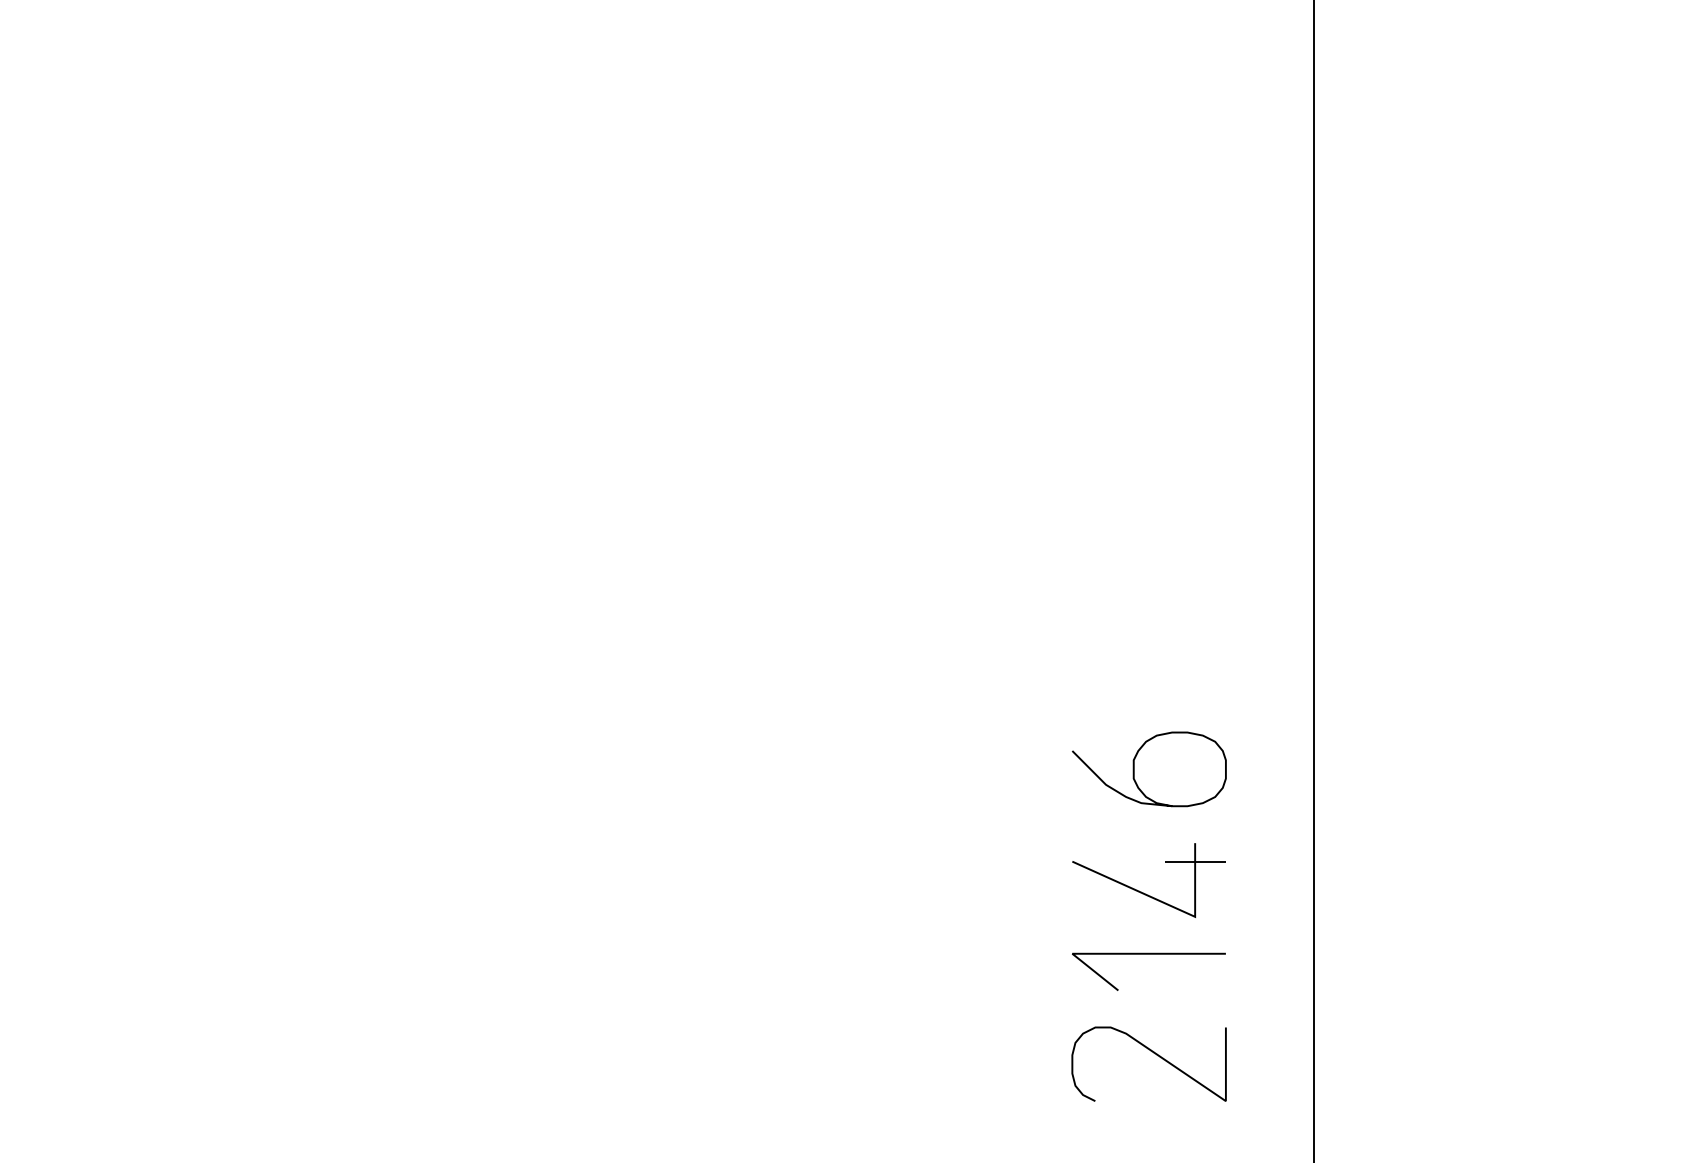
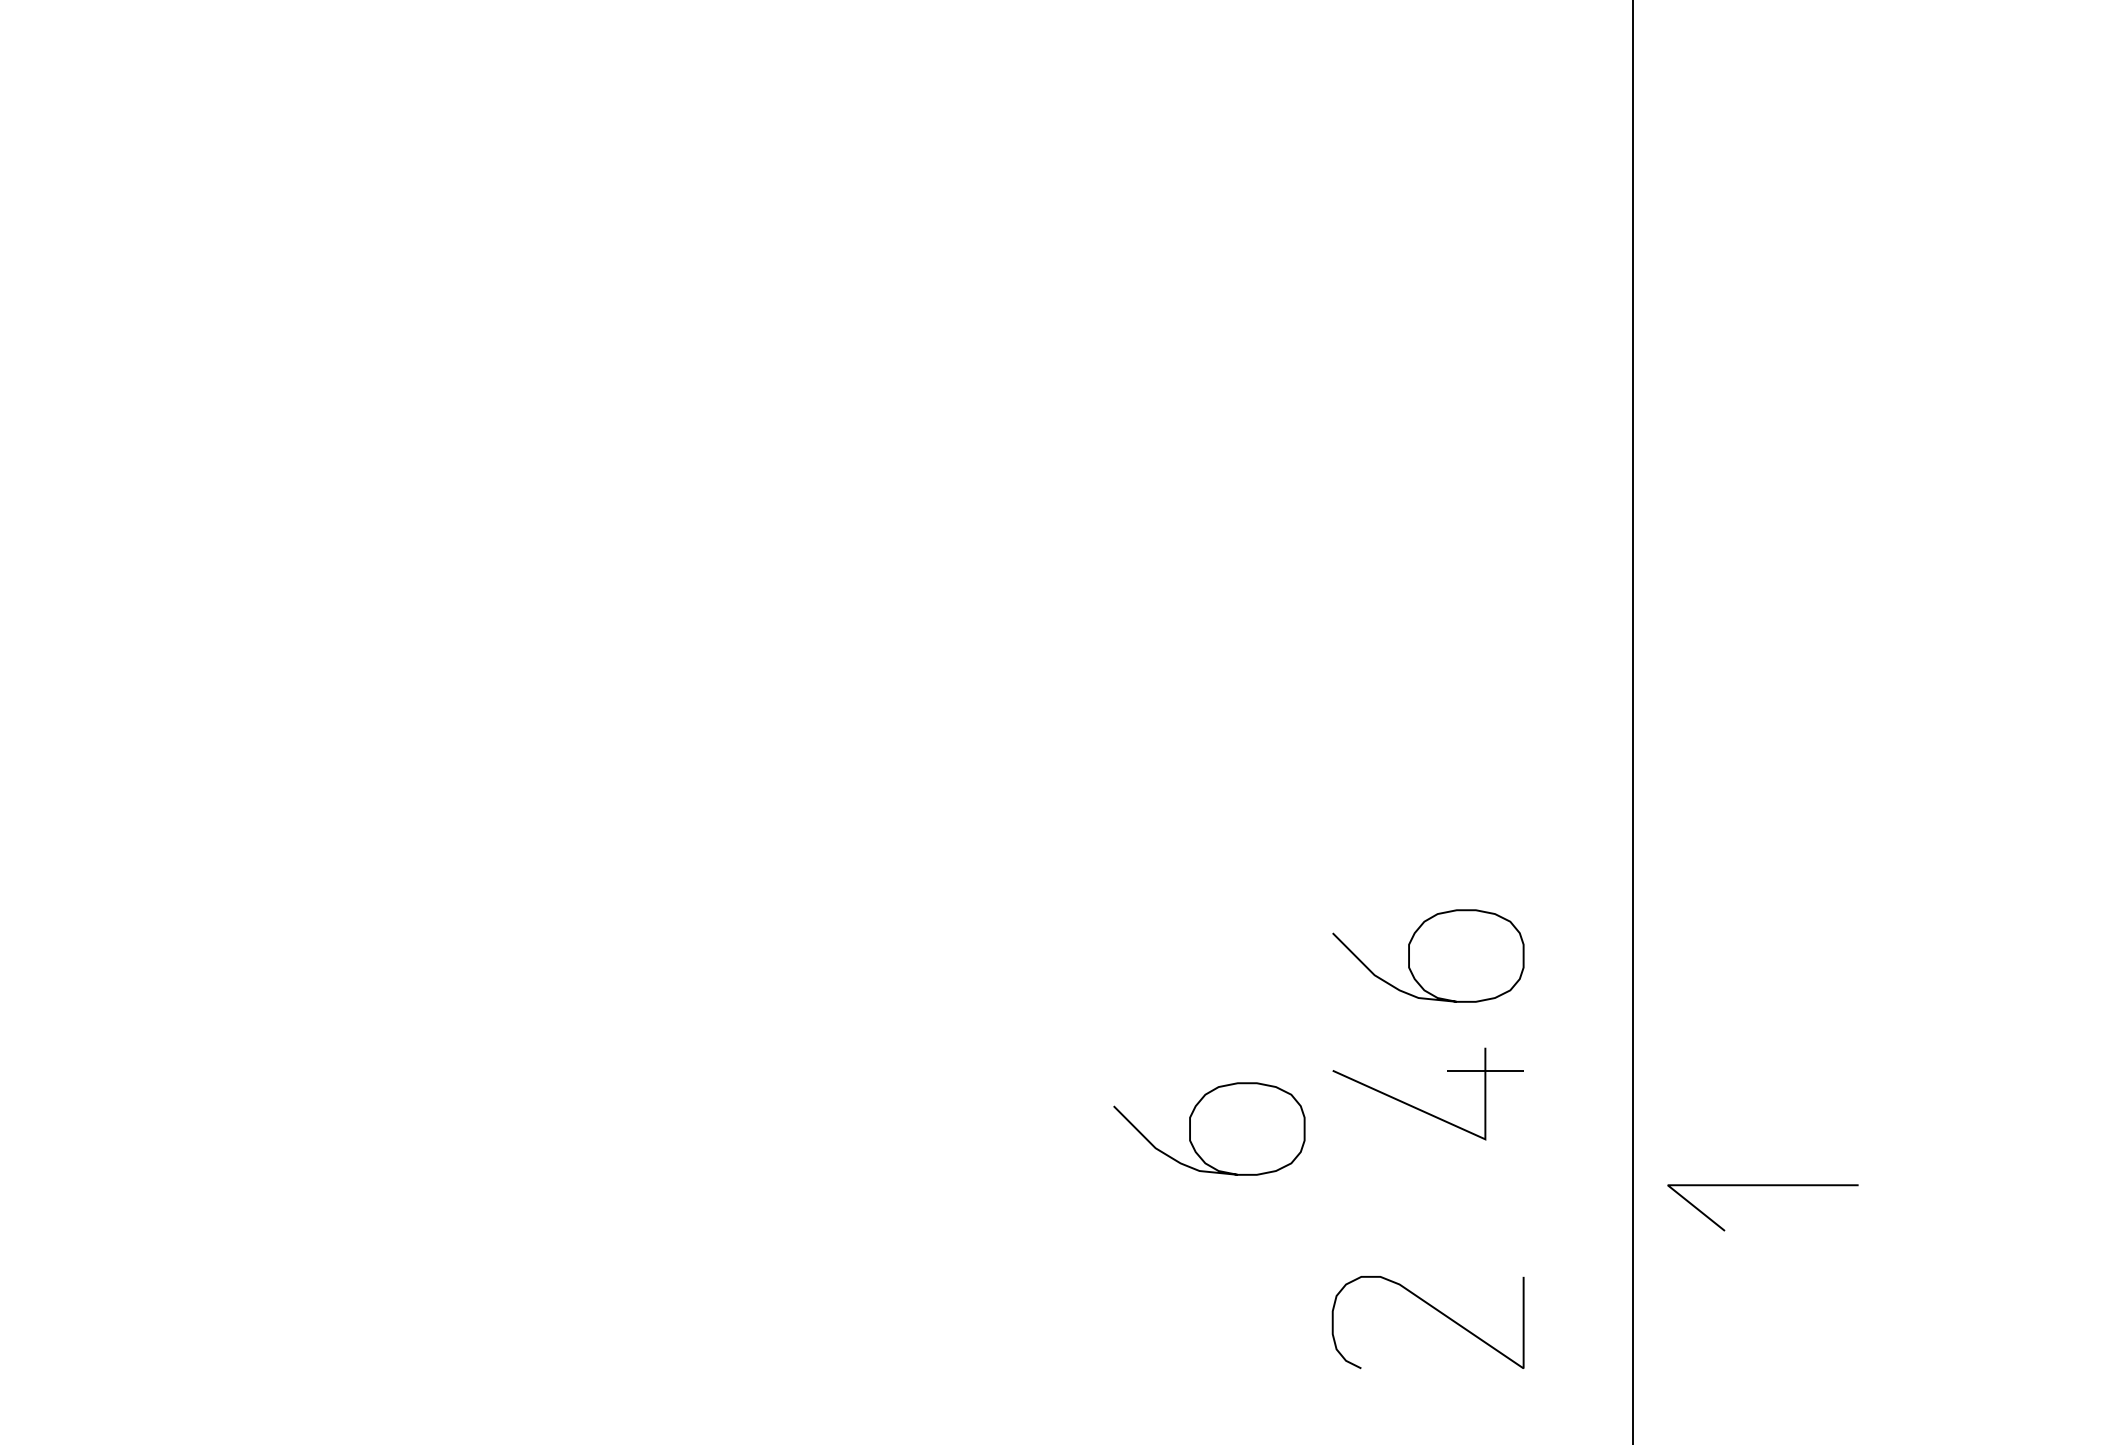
curve: (957, 908) -> (1190, 1128), added
line: (1148, 954) -> (1762, 1186), moved

